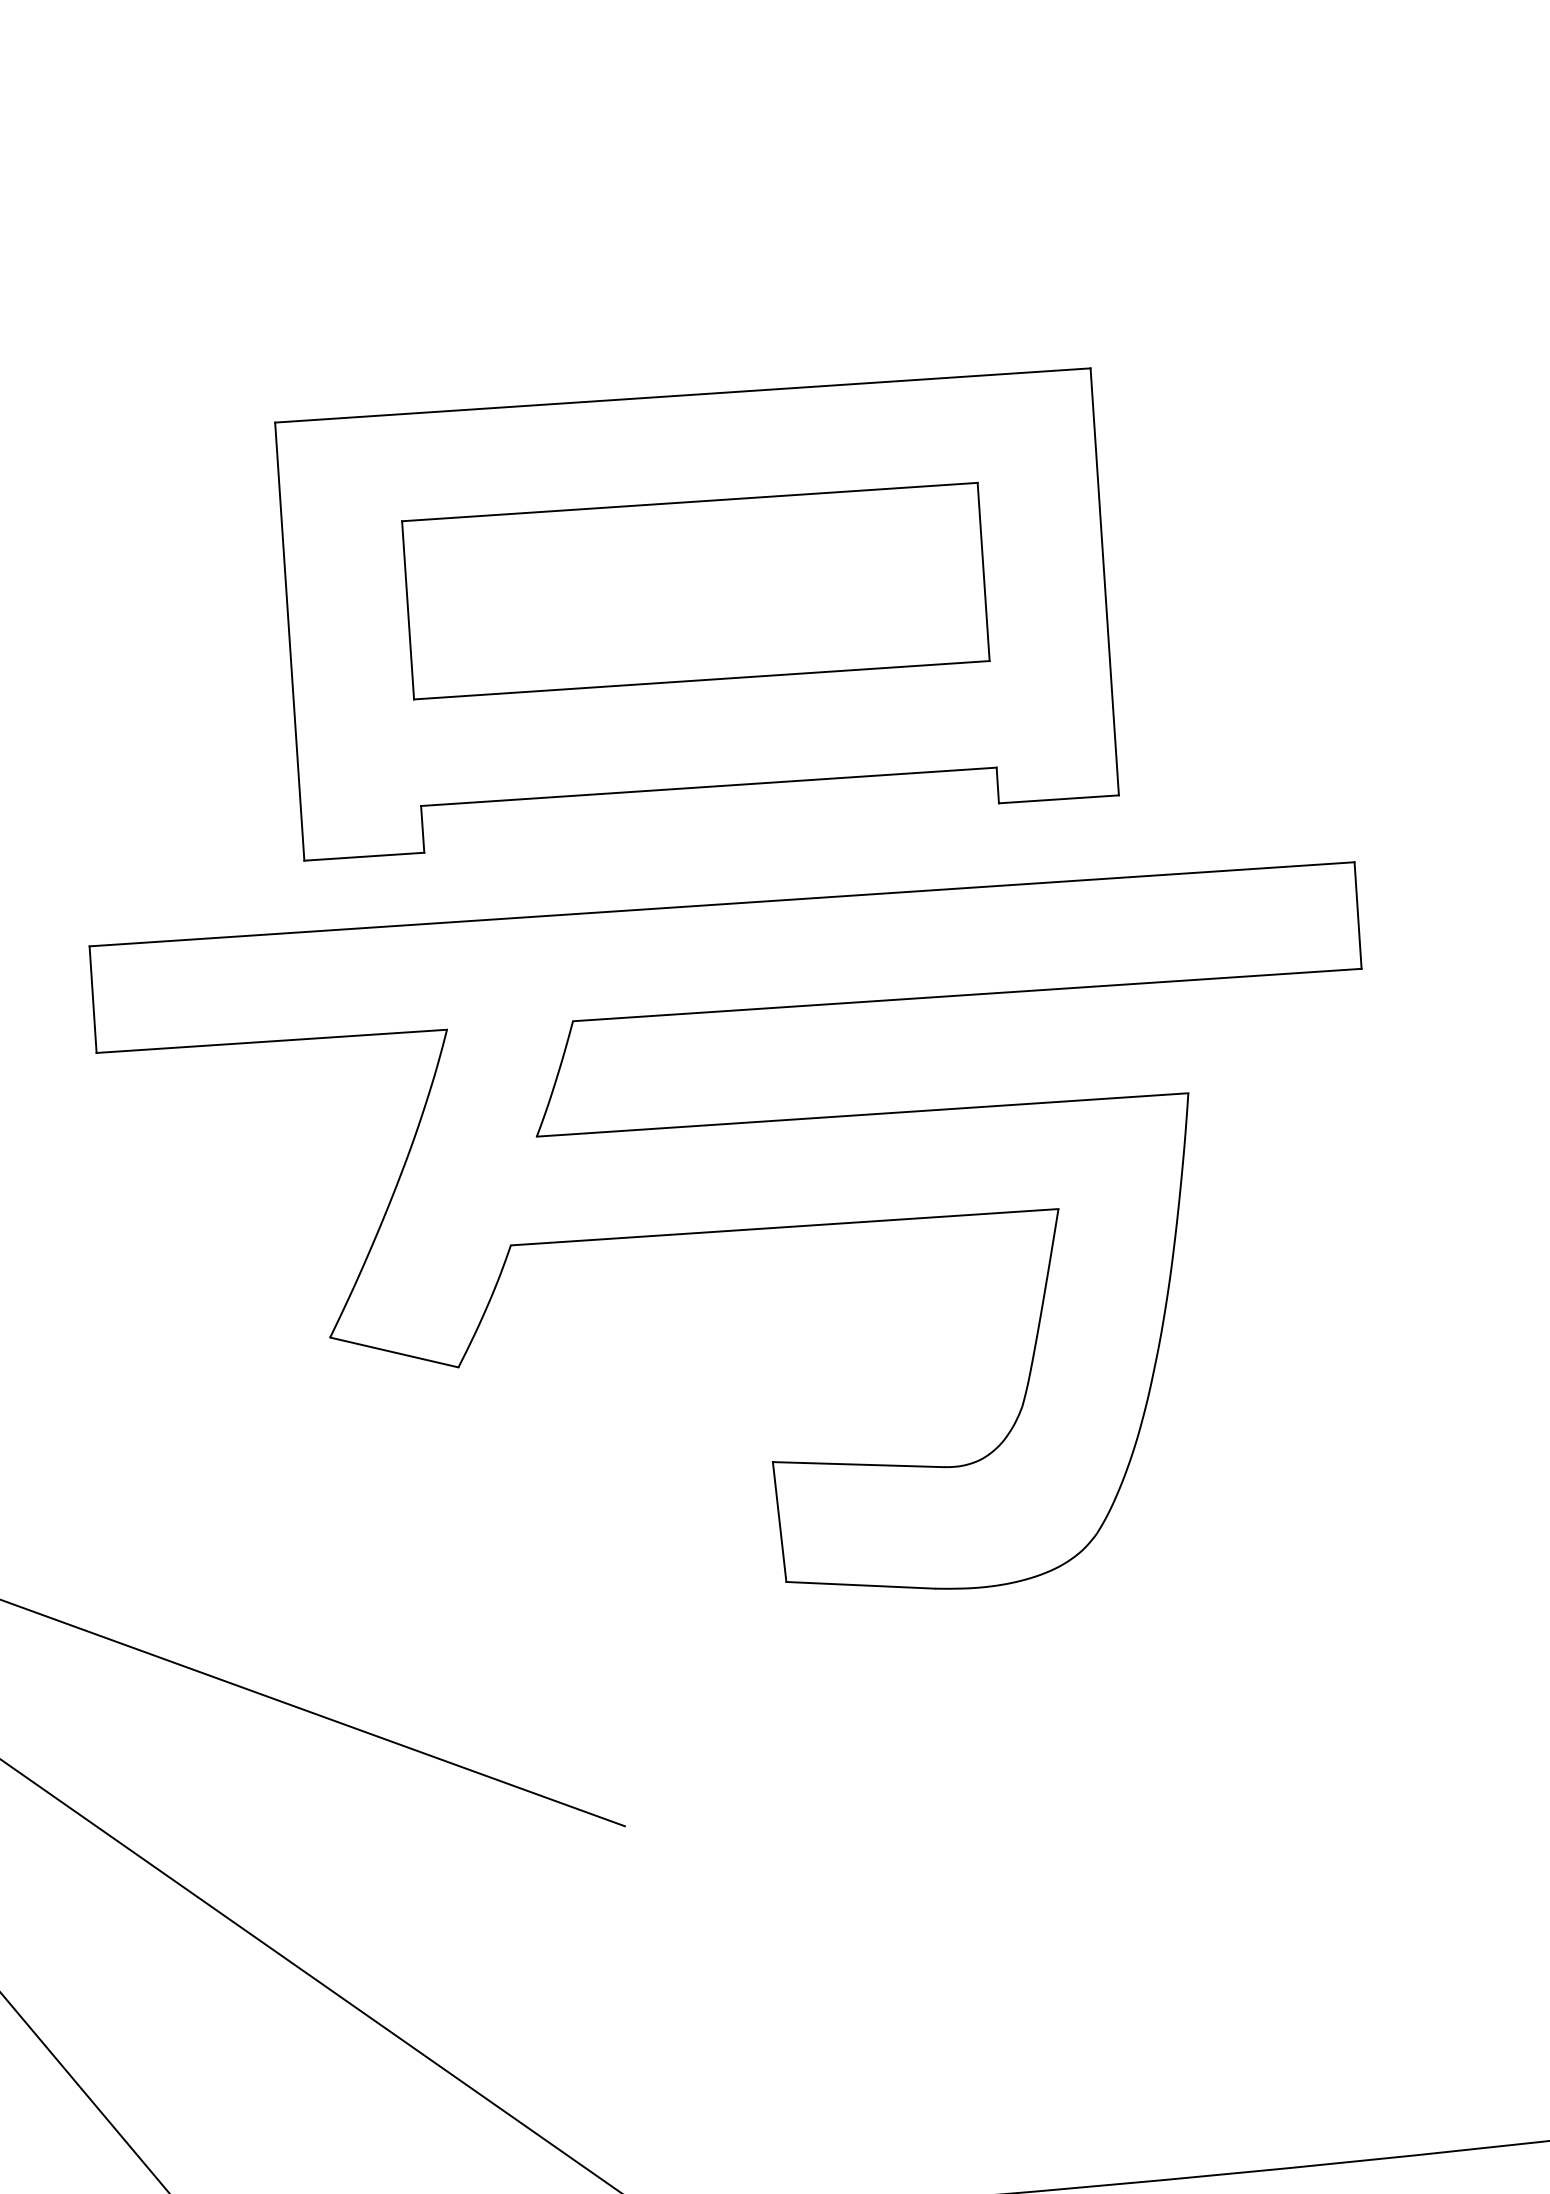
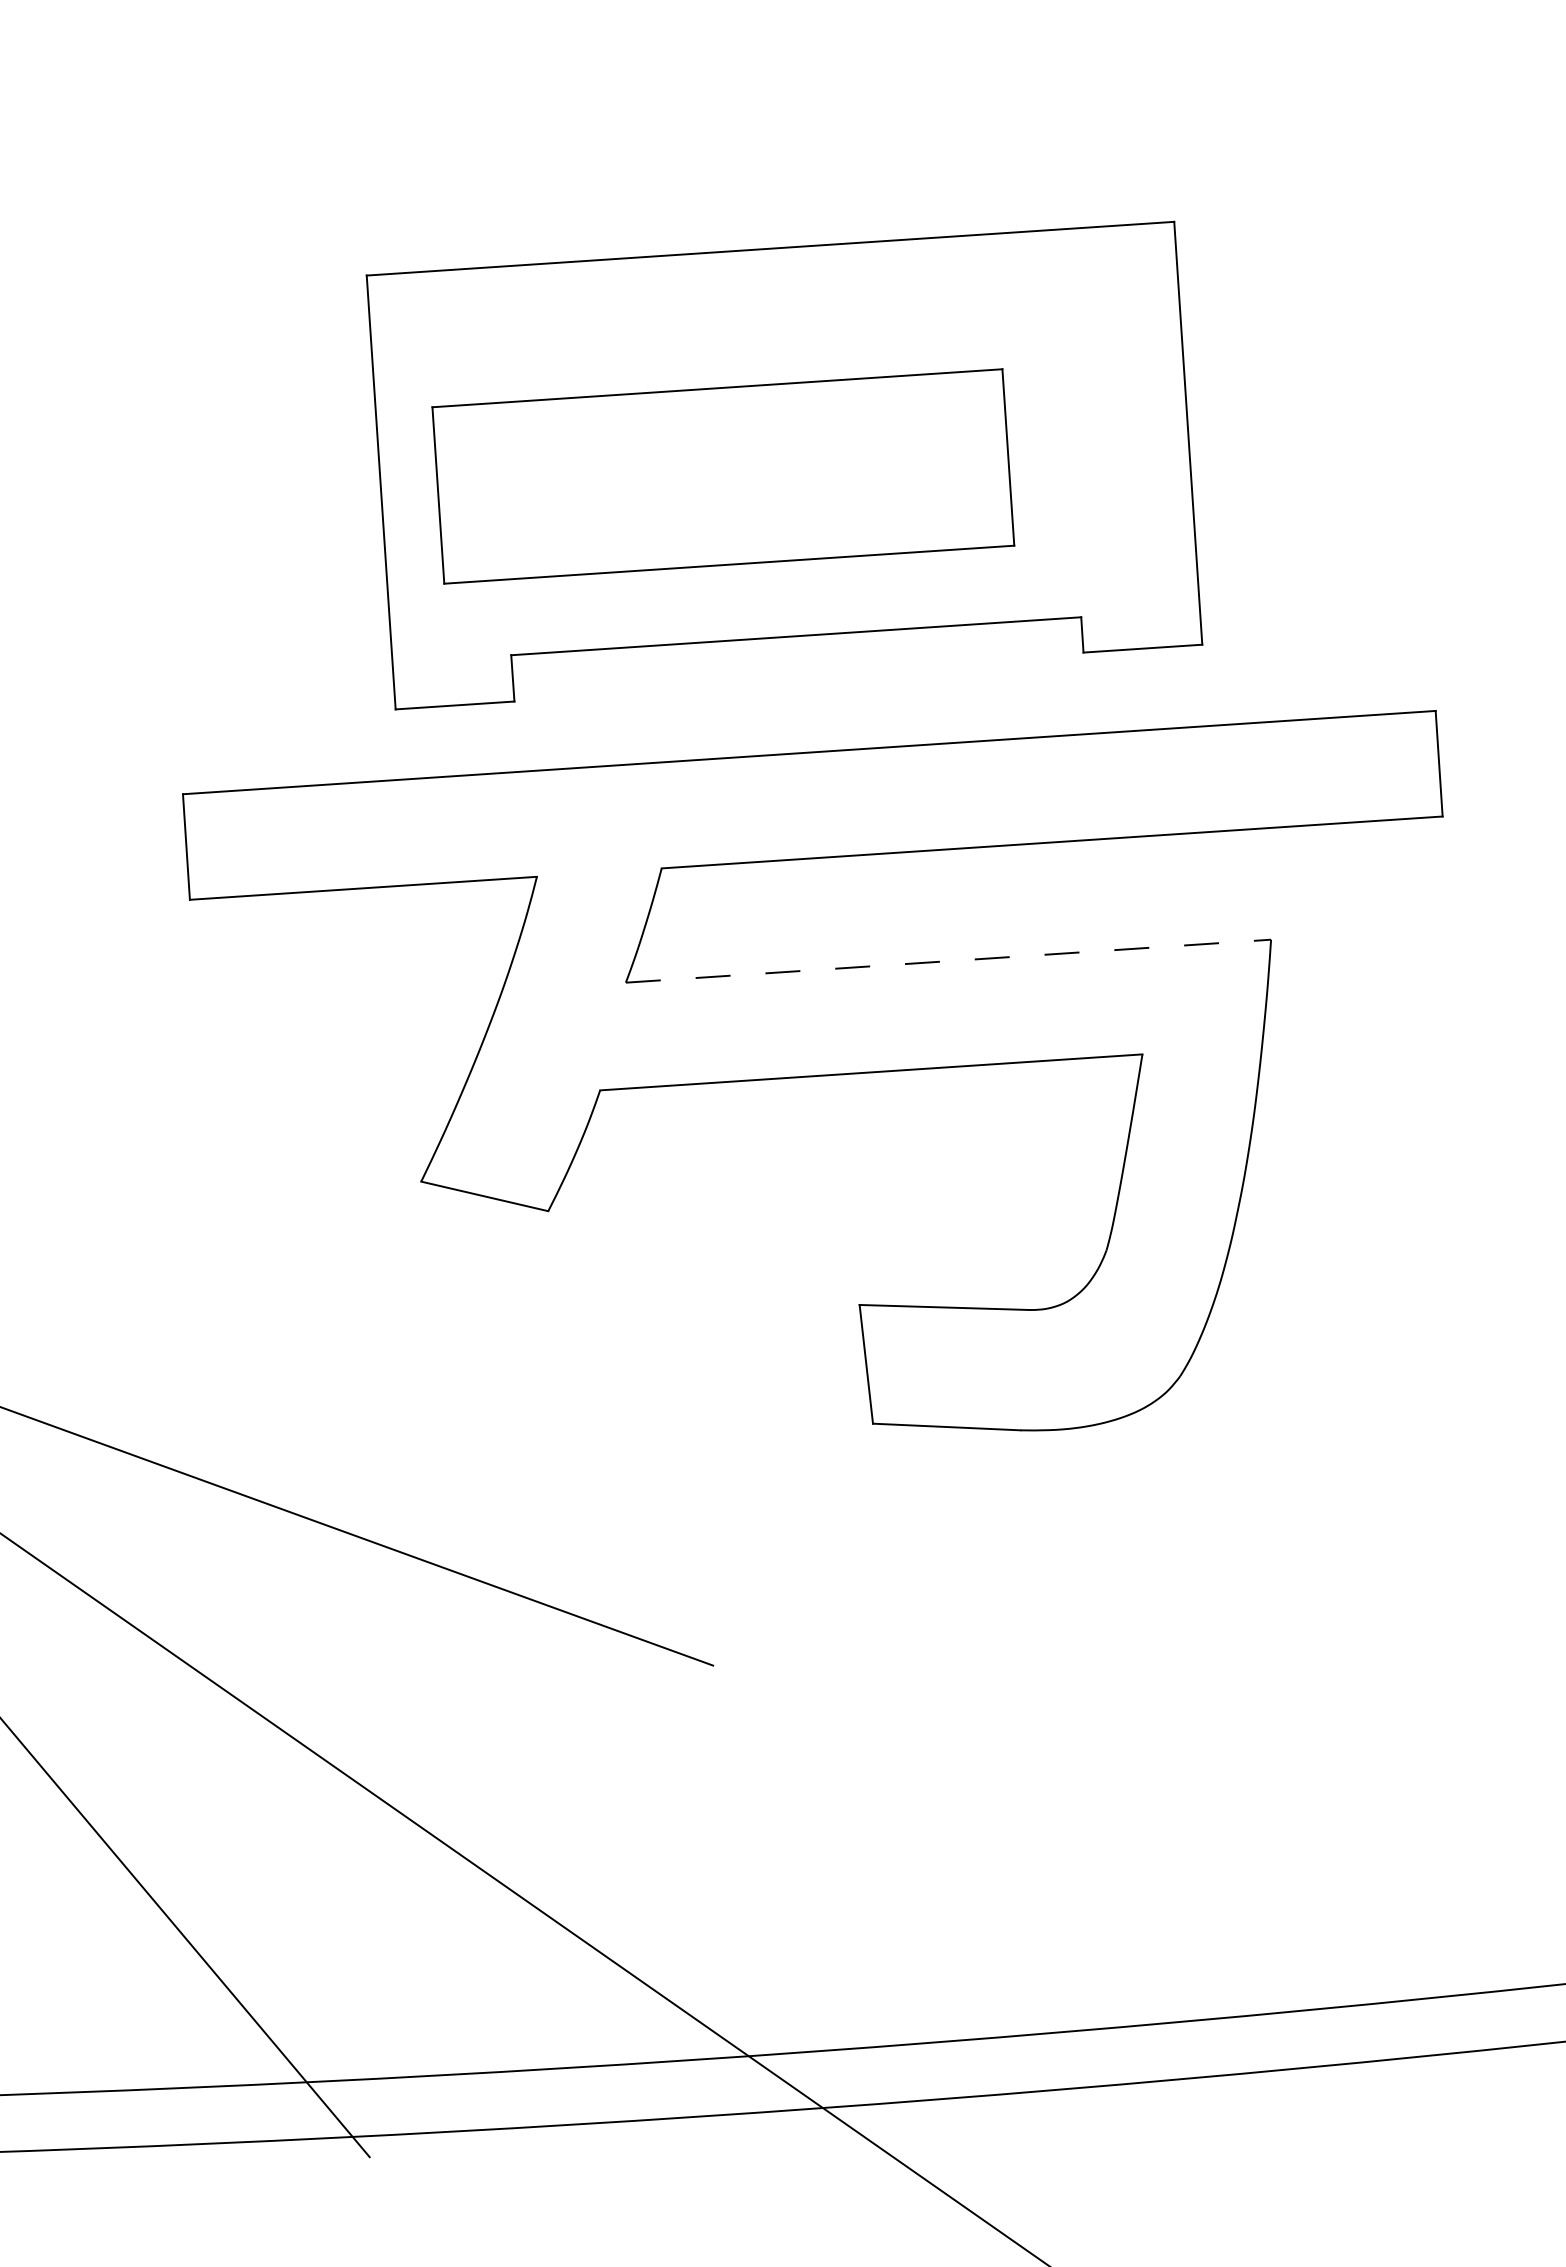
part: (696, 591) -> (723, 476), moved
line: (862, 1115) -> (948, 961), solid -> dashed

